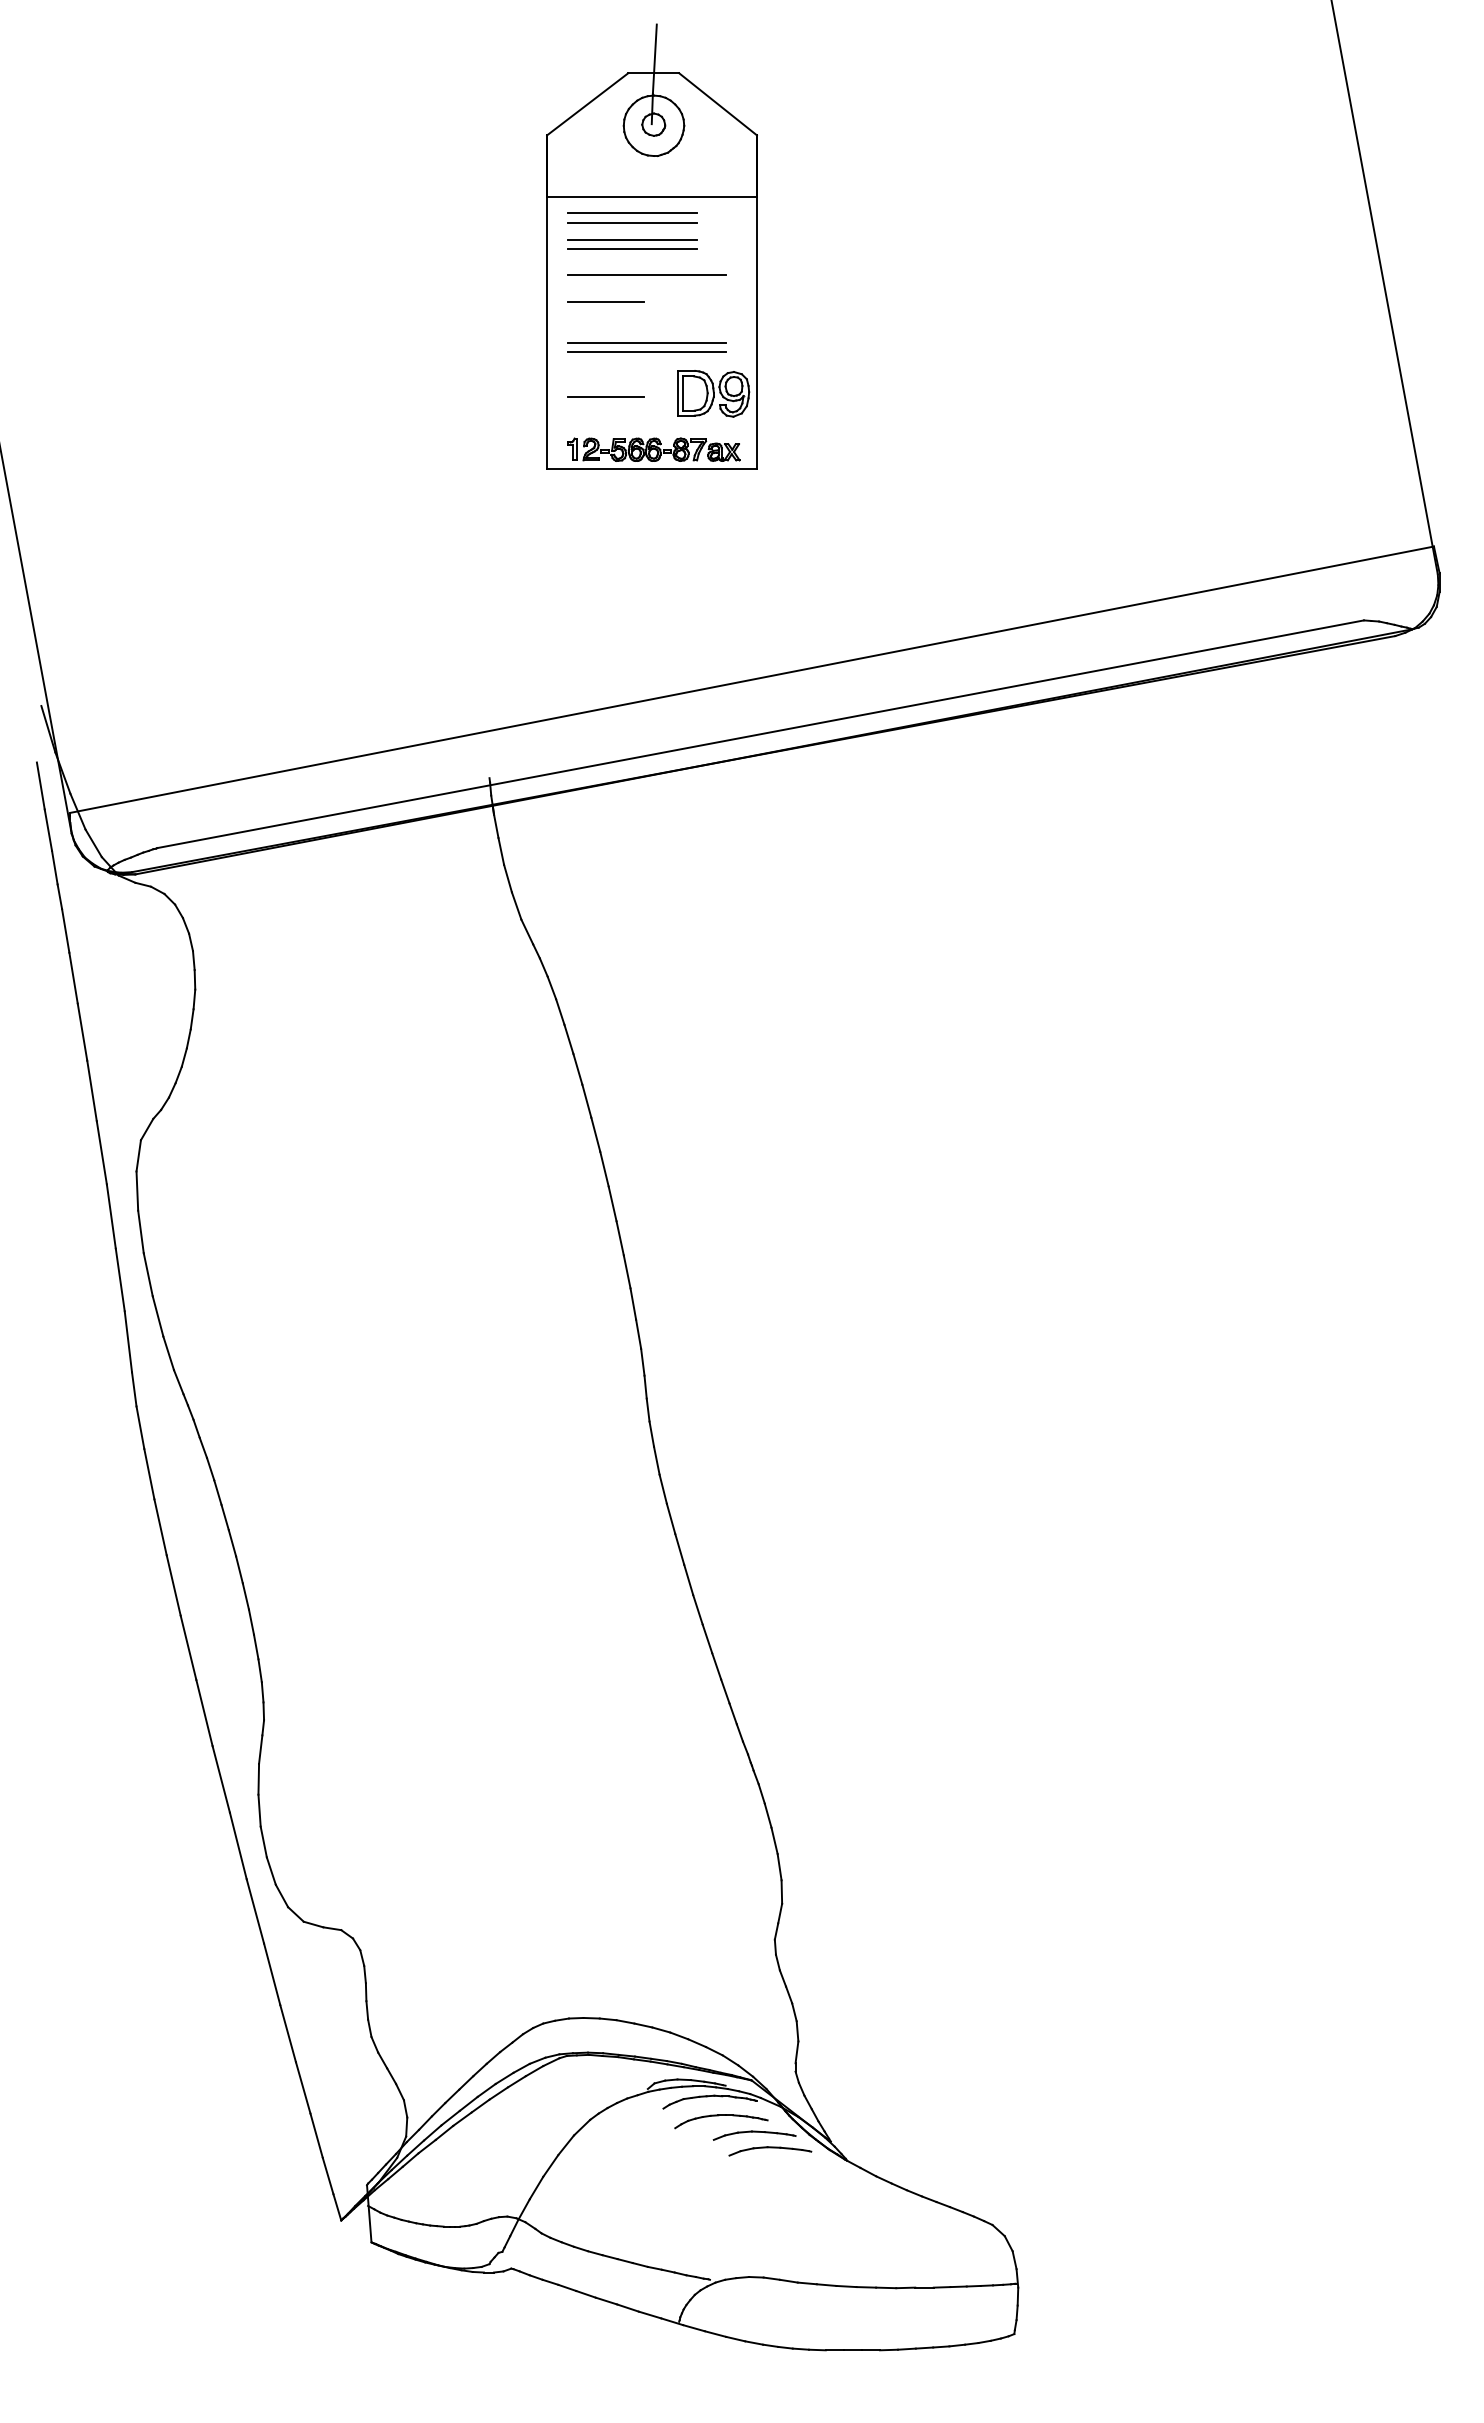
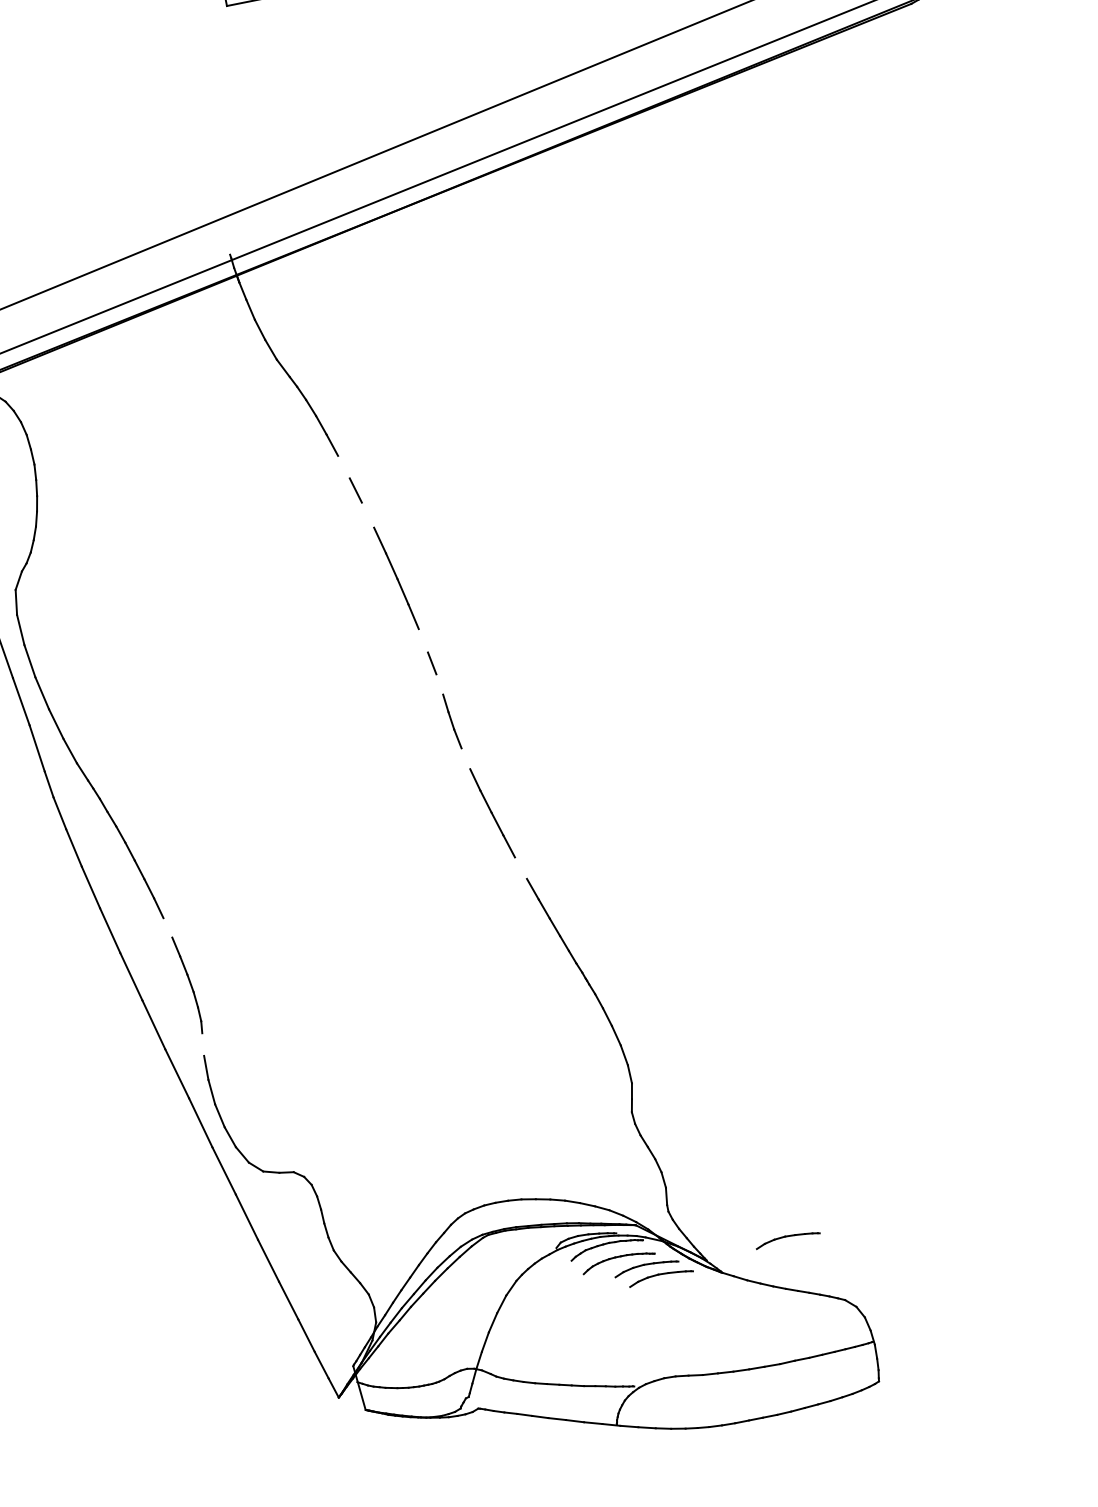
line: (577, 1069) -> (343, 467), removed
line: (595, 1134) -> (367, 514), removed
line: (633, 1303) -> (423, 640), removed
line: (642, 1361) -> (439, 683), removed
line: (656, 1460) -> (465, 758), removed
line: (245, 1596) -> (167, 928), removed
line: (697, 1609) -> (520, 867), removed
line: (260, 1749) -> (203, 1044), removed
part: (936, 2135) -> (787, 1239), added

